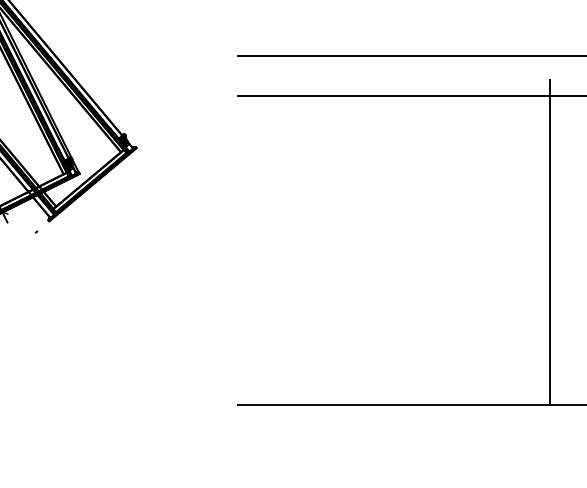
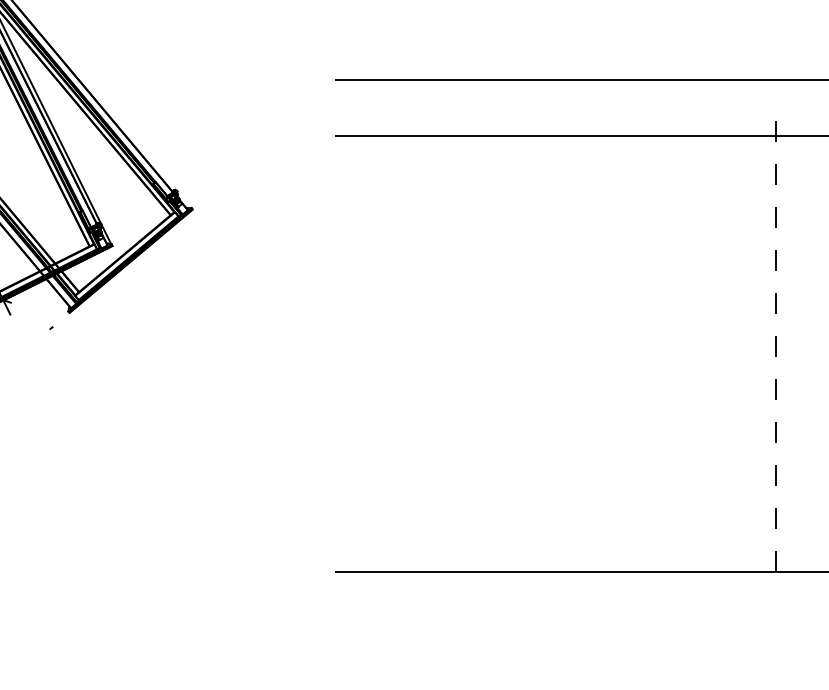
line: (549, 242) -> (776, 342), solid -> dashed

